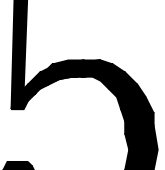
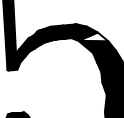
fill: (118, 78) -> (92, 37), removed

